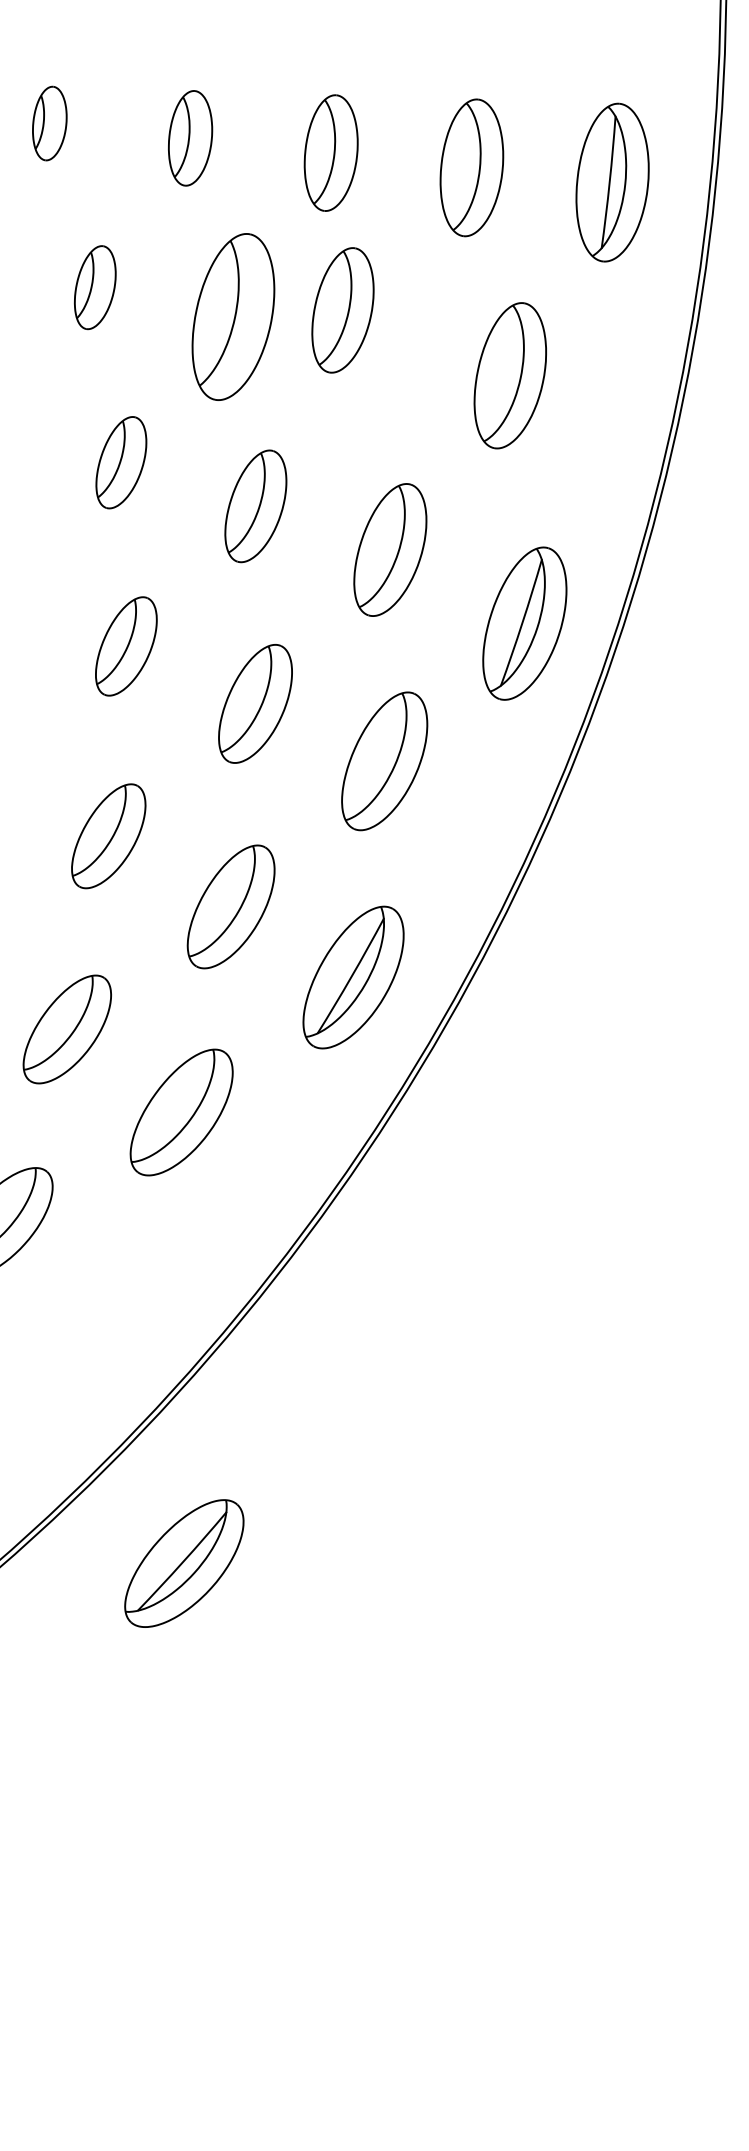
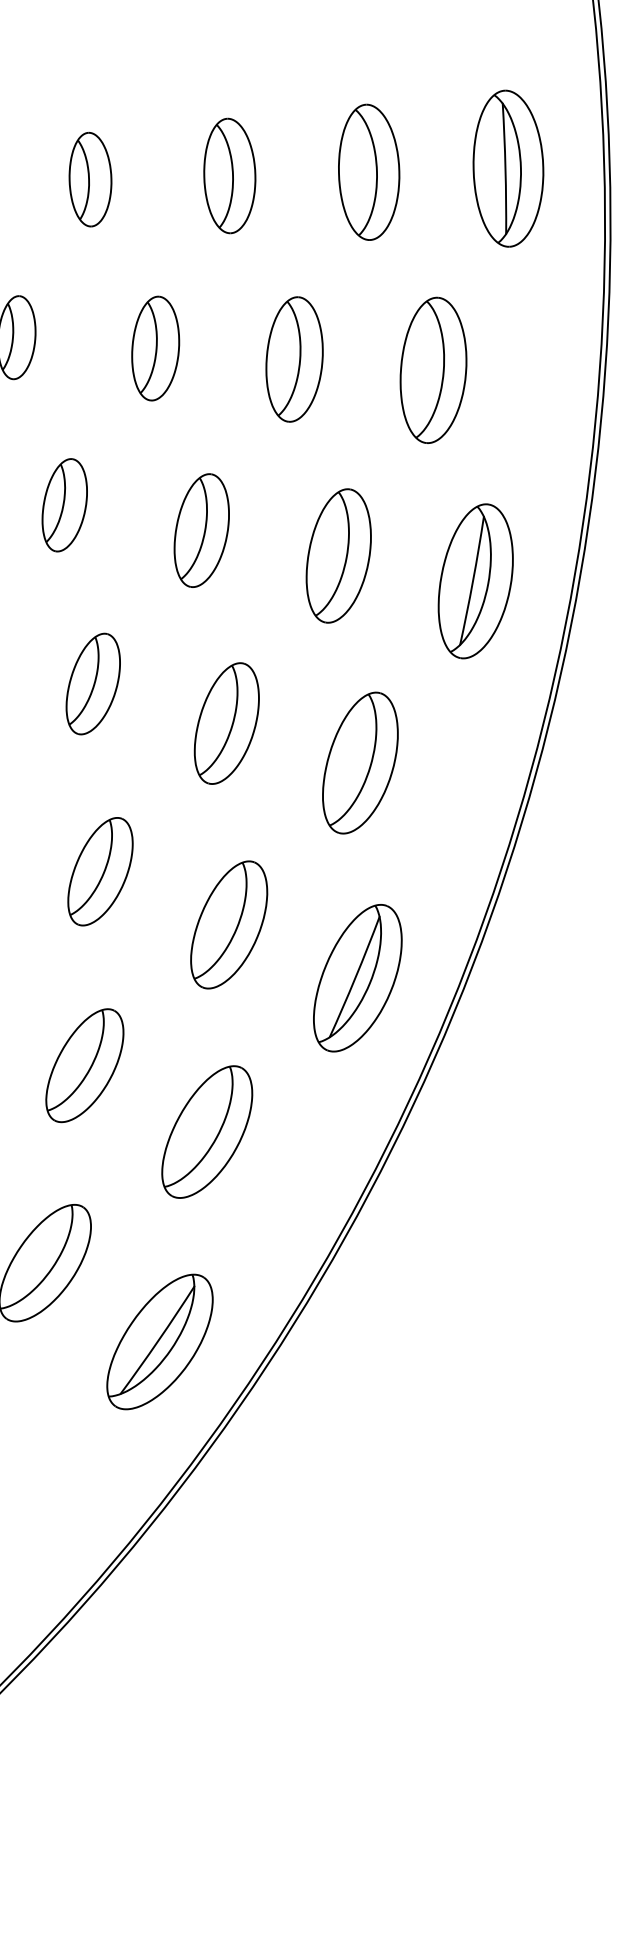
part: (342, 310) -> (293, 359), moved
part: (233, 316) -> (155, 348), size x0.62
part: (524, 623) -> (475, 581), moved
part: (184, 1563) -> (160, 1341), moved

